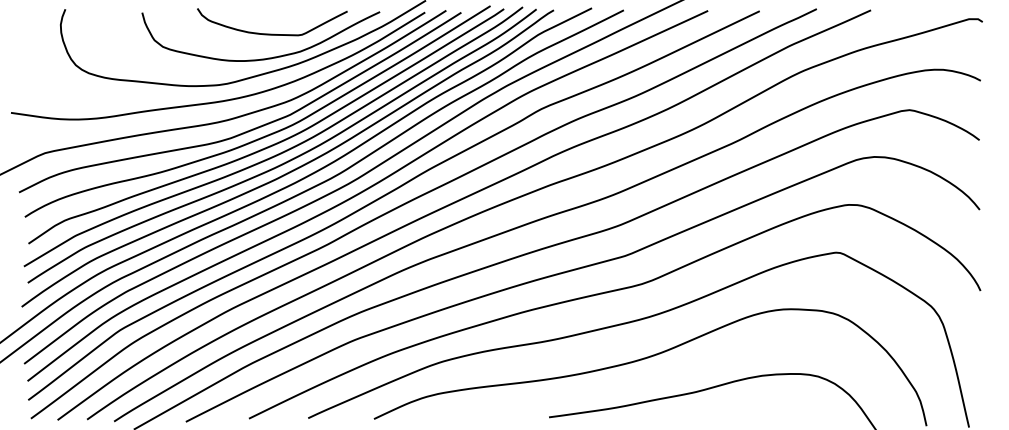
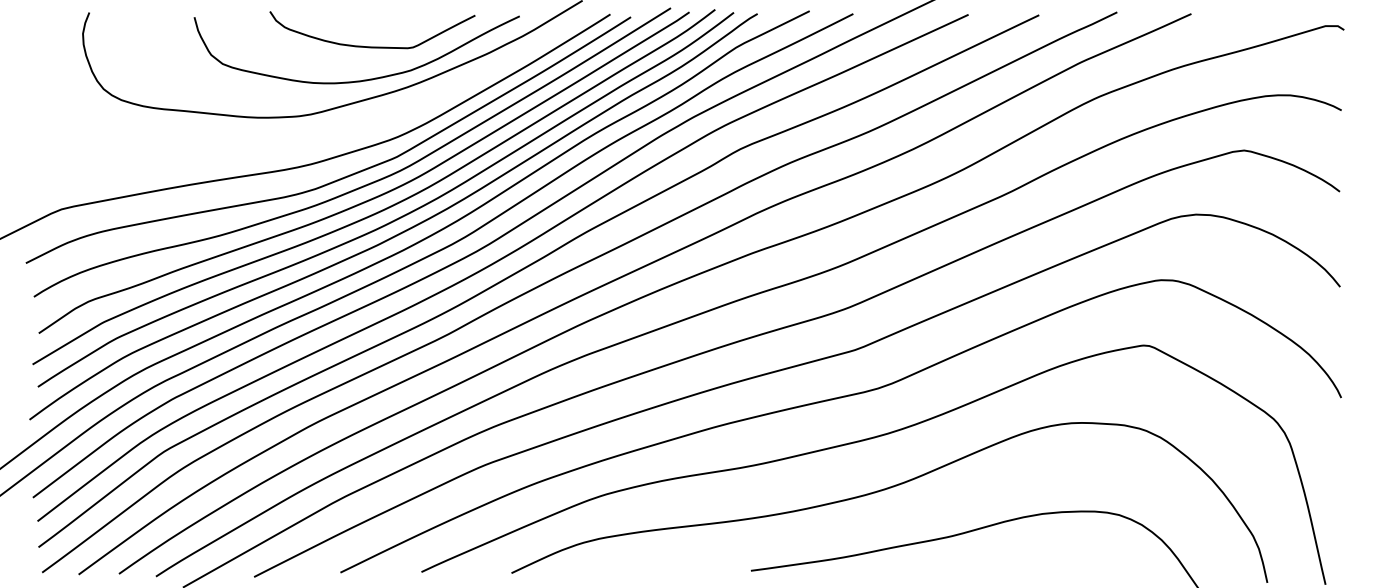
curve: (225, 99) -> (308, 135), removed

